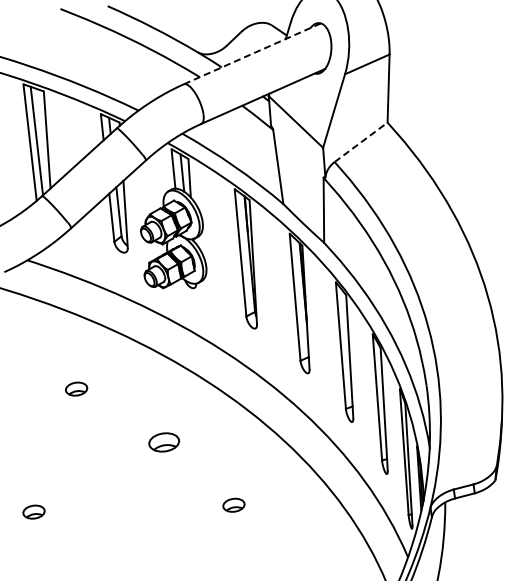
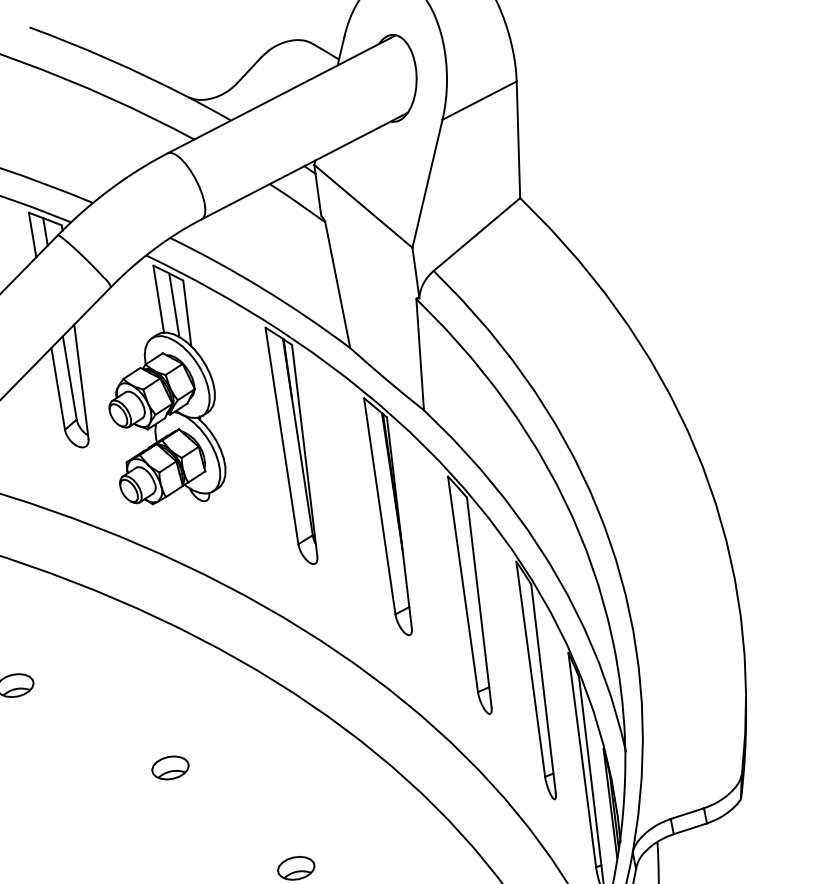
line: (252, 53) -> (282, 93), dashed -> solid
line: (361, 142) -> (477, 234), dashed -> solid
part: (163, 442) -> (169, 768), size x0.71

